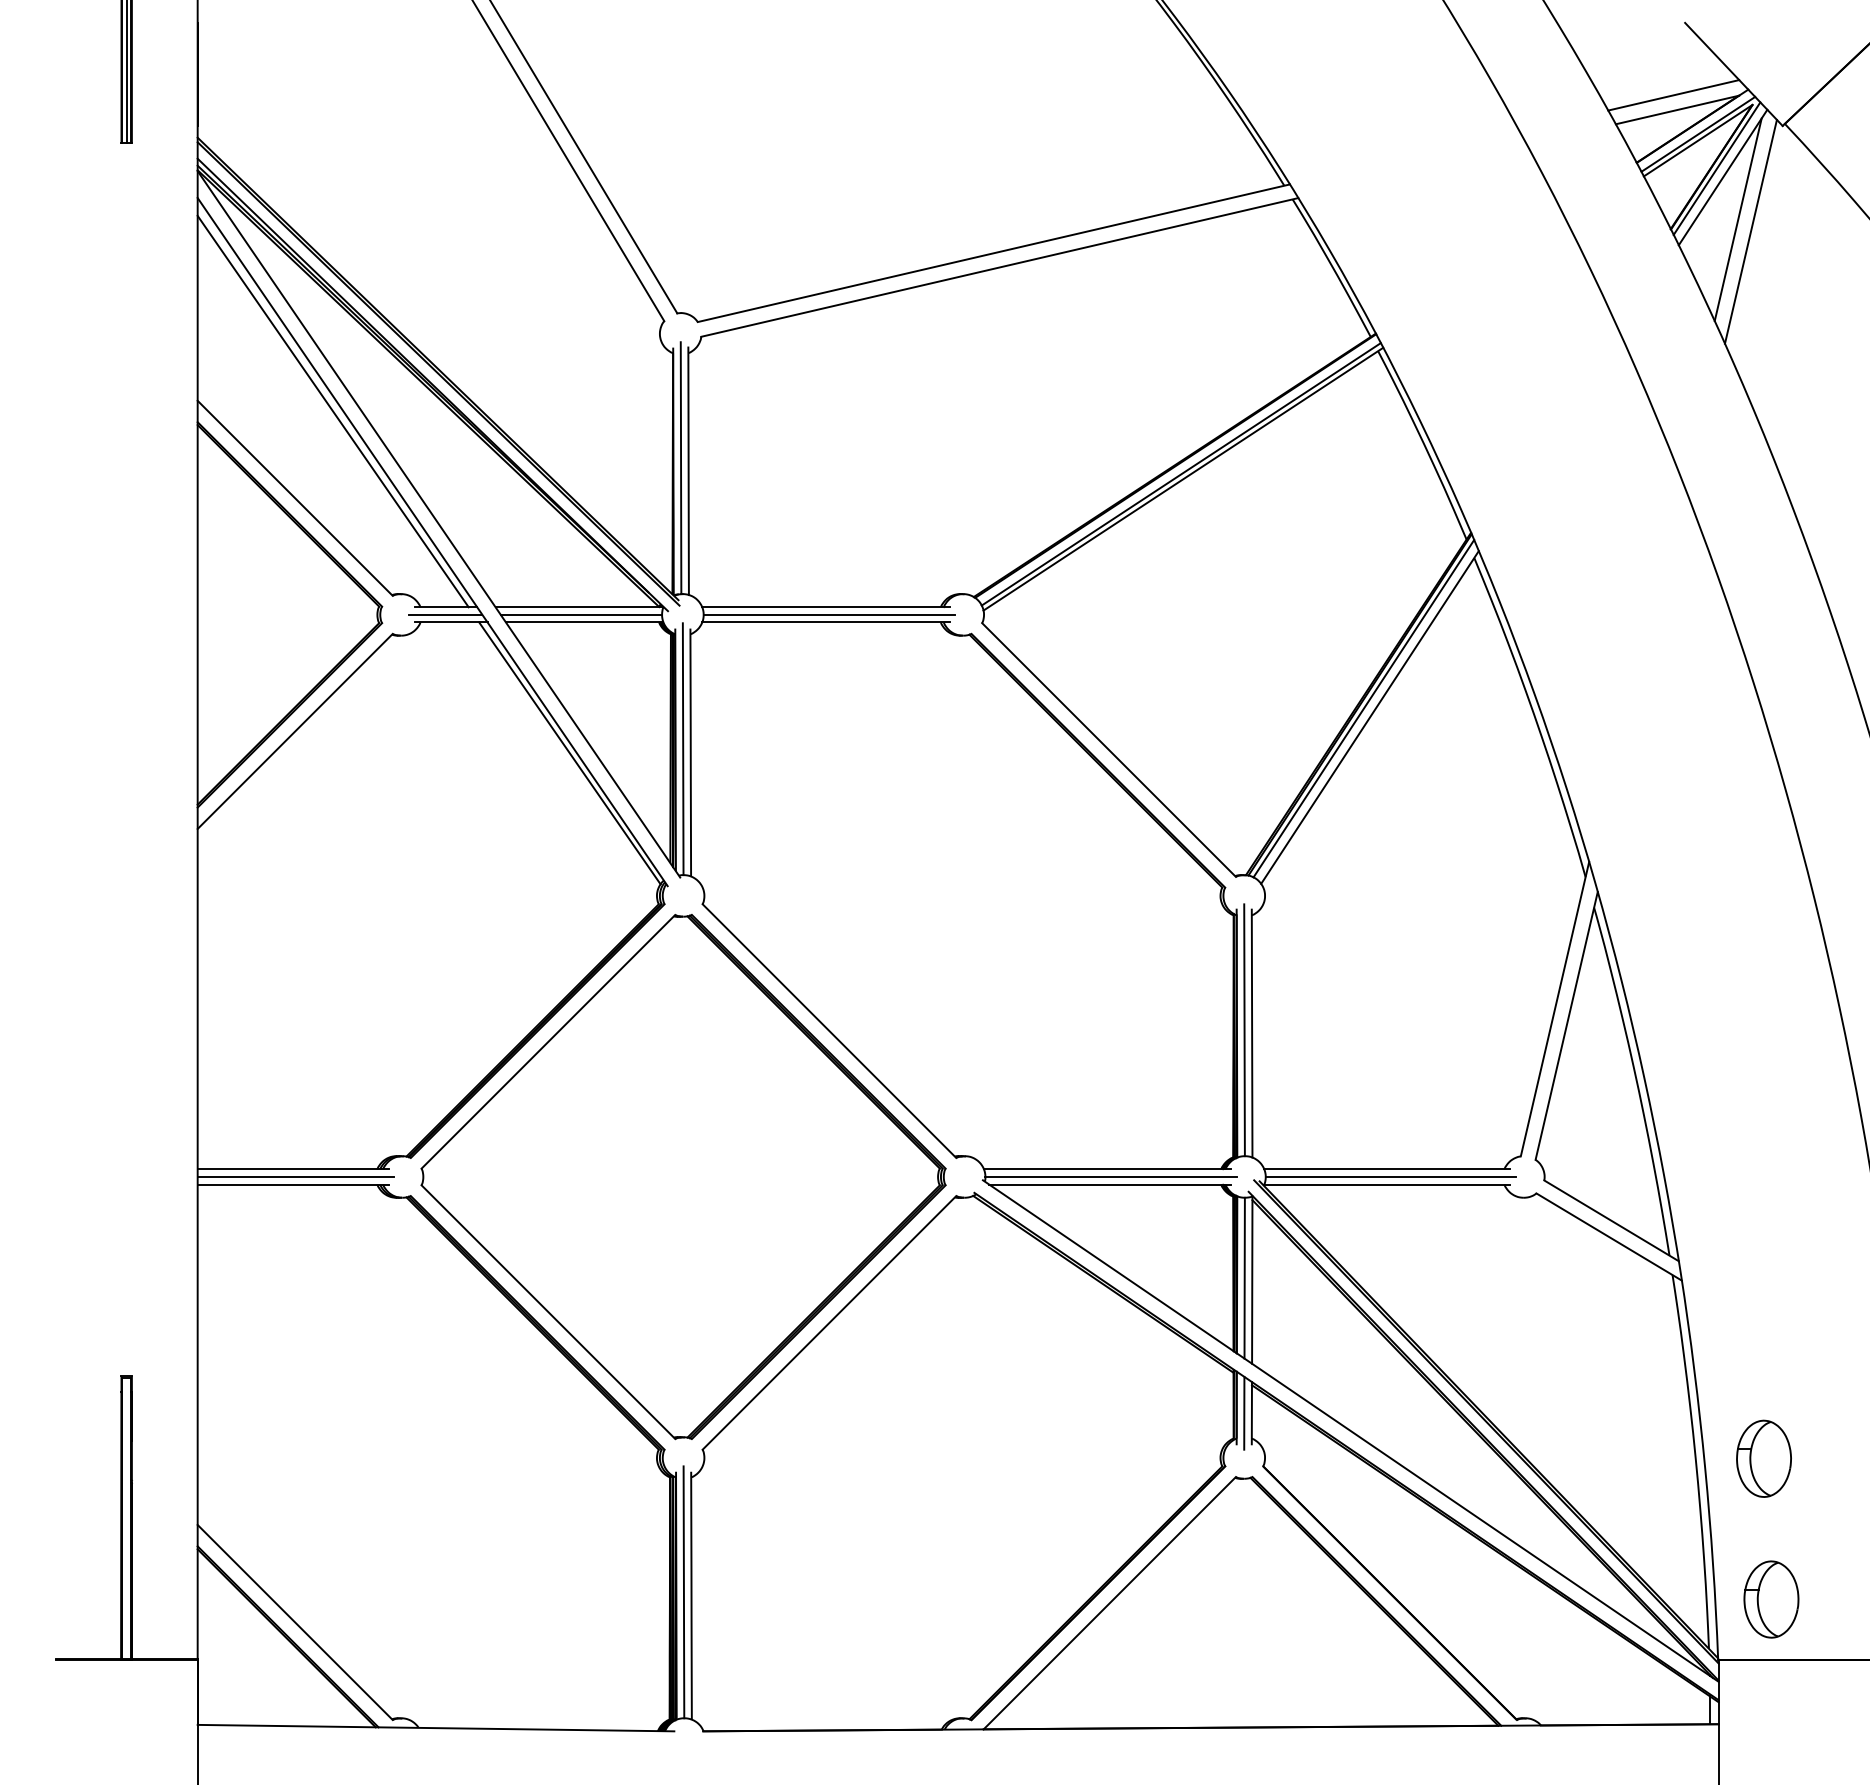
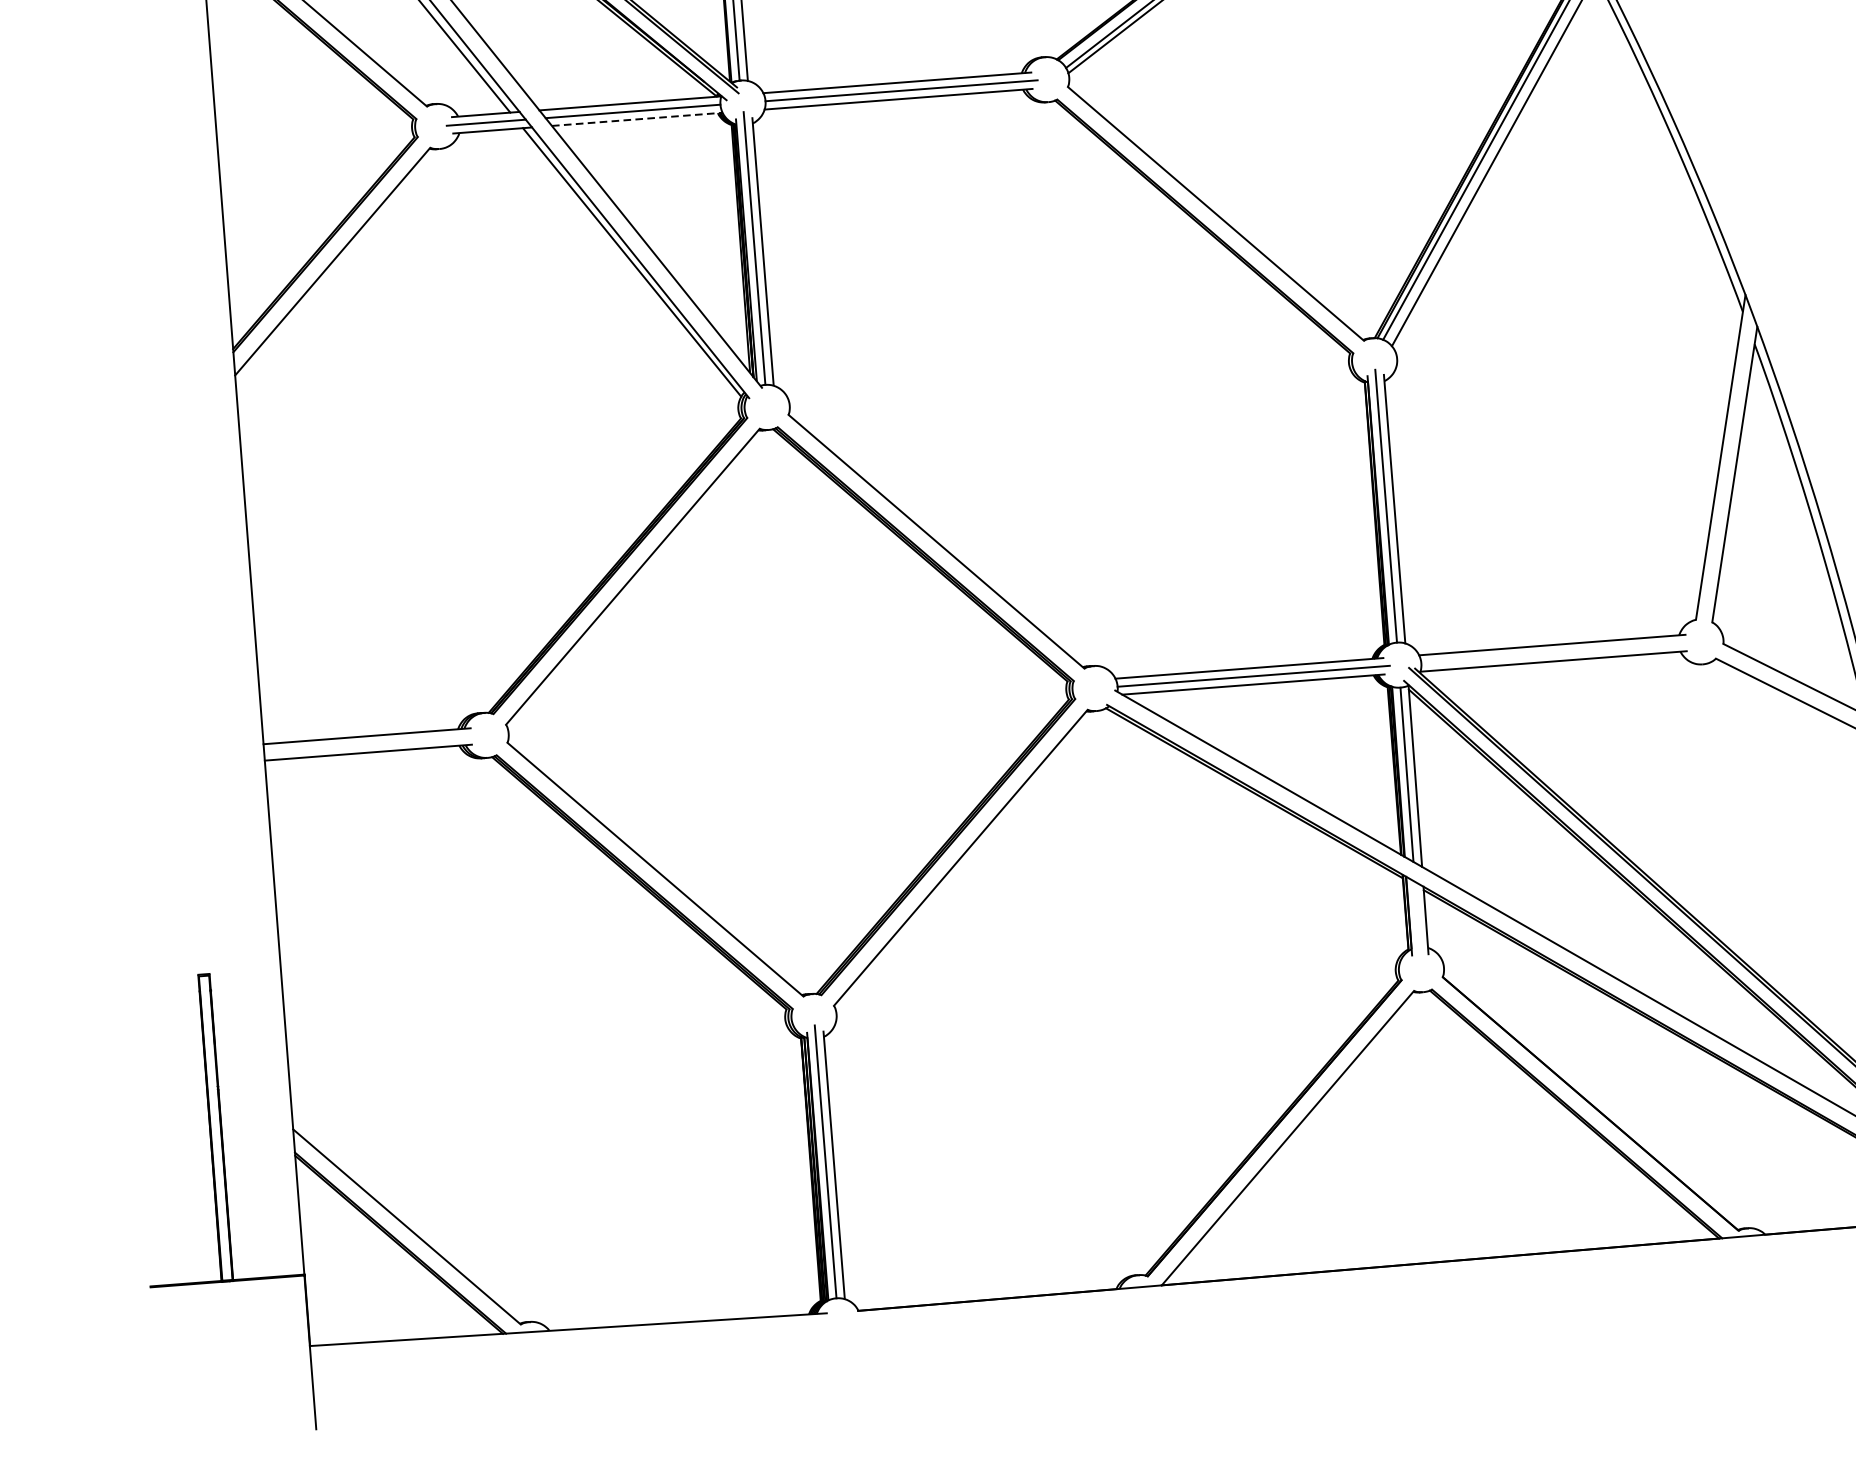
line: (584, 622) -> (637, 119), solid -> dashed
line: (295, 1176) -> (370, 743), removed
line: (1390, 1176) -> (1556, 652), removed
line: (1244, 1412) -> (1417, 920), removed

